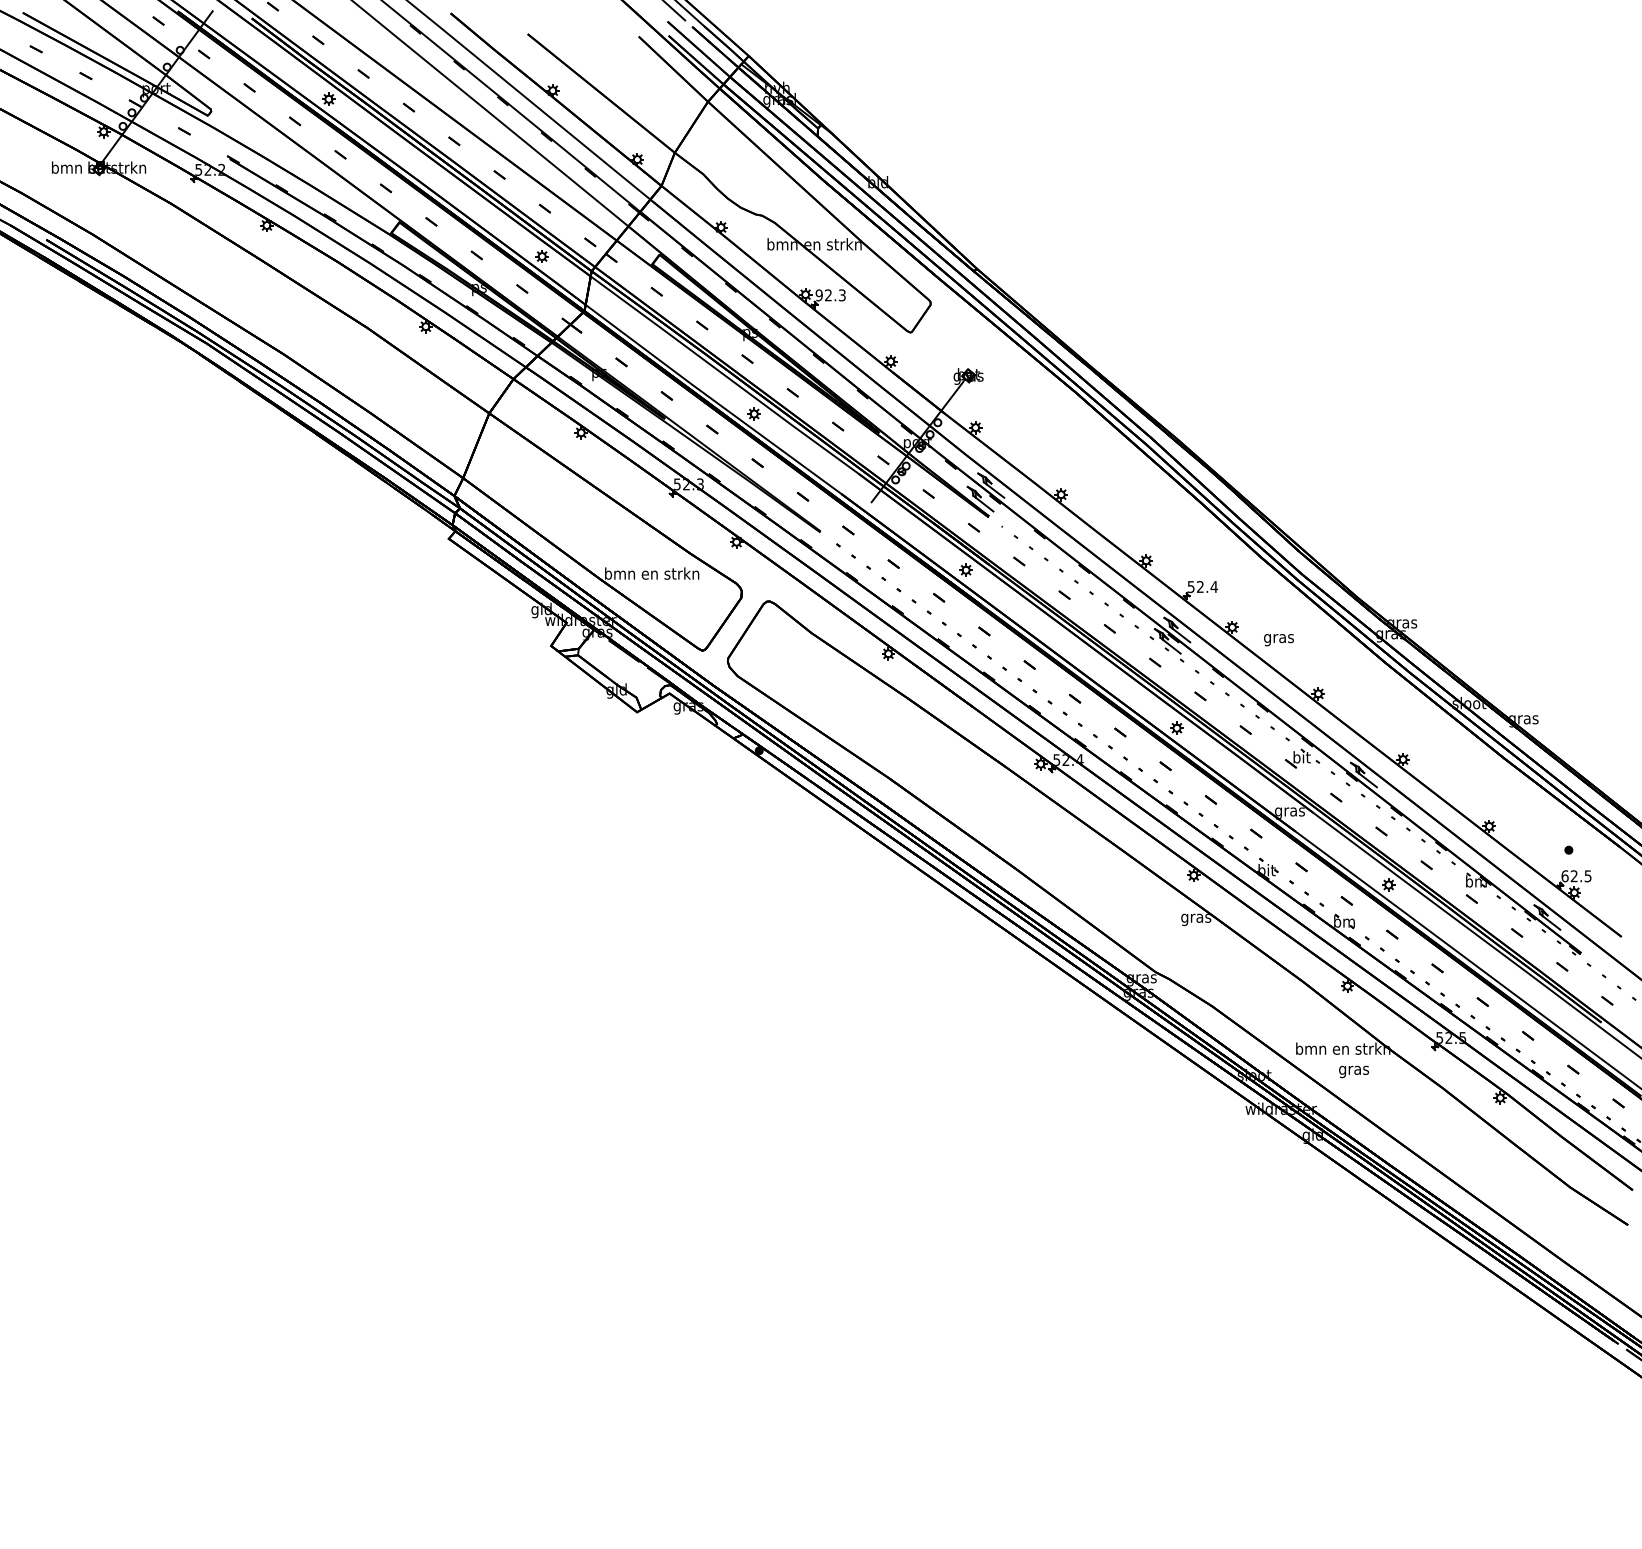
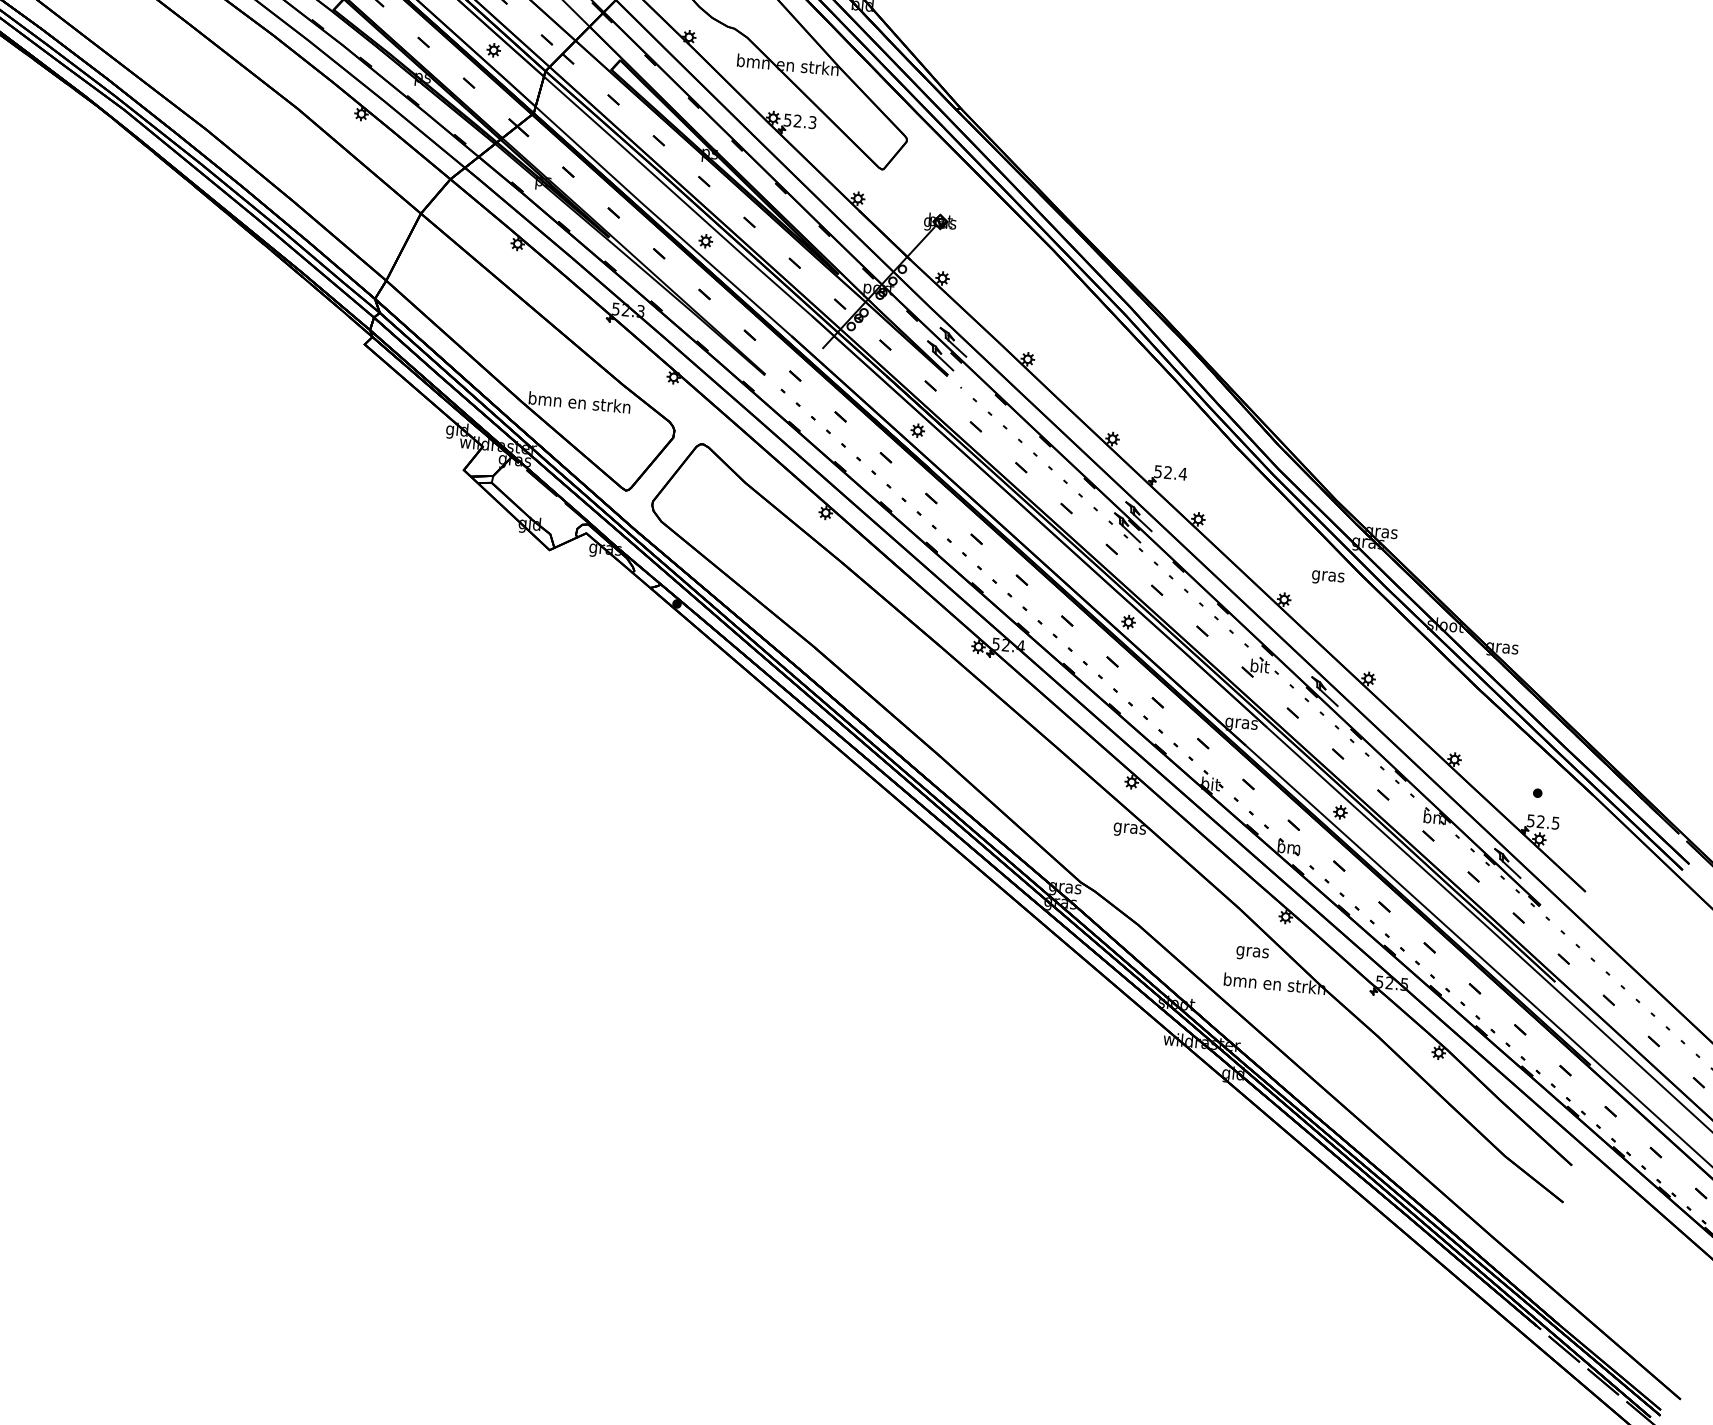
text: (818, 294) -> (787, 119), 92.3 -> 52.3
text: (1278, 640) -> (1327, 578), moved
text: (1564, 876) -> (1530, 821), 62.5 -> 52.5
text: (1353, 1071) -> (1251, 953), moved

